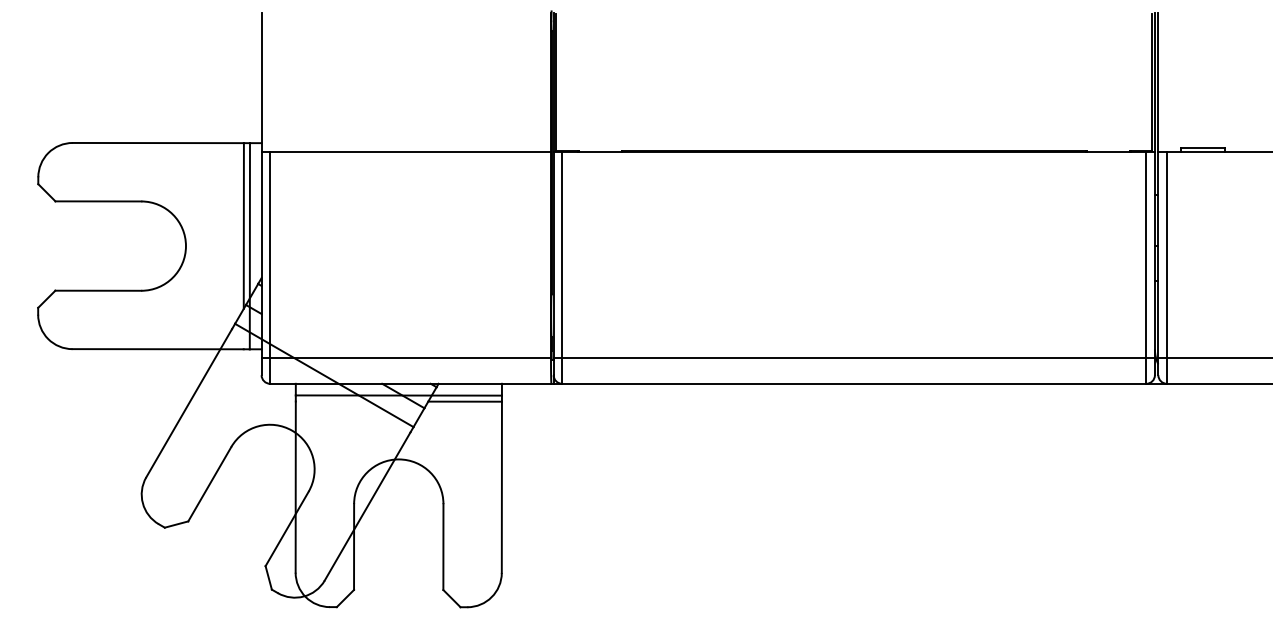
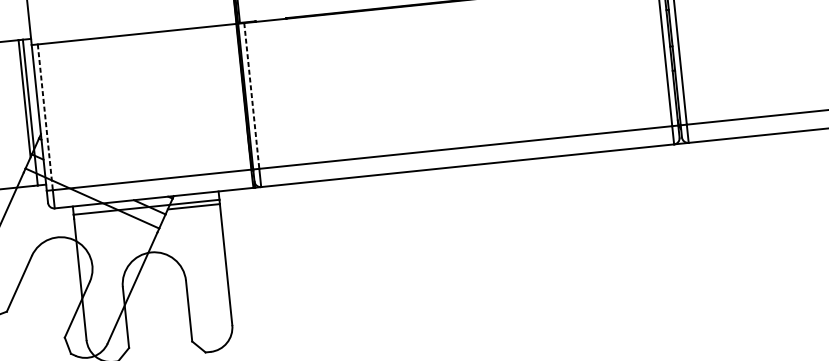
line: (270, 255) -> (45, 117), solid -> dashed
line: (562, 255) -> (252, 96), solid -> dashed

